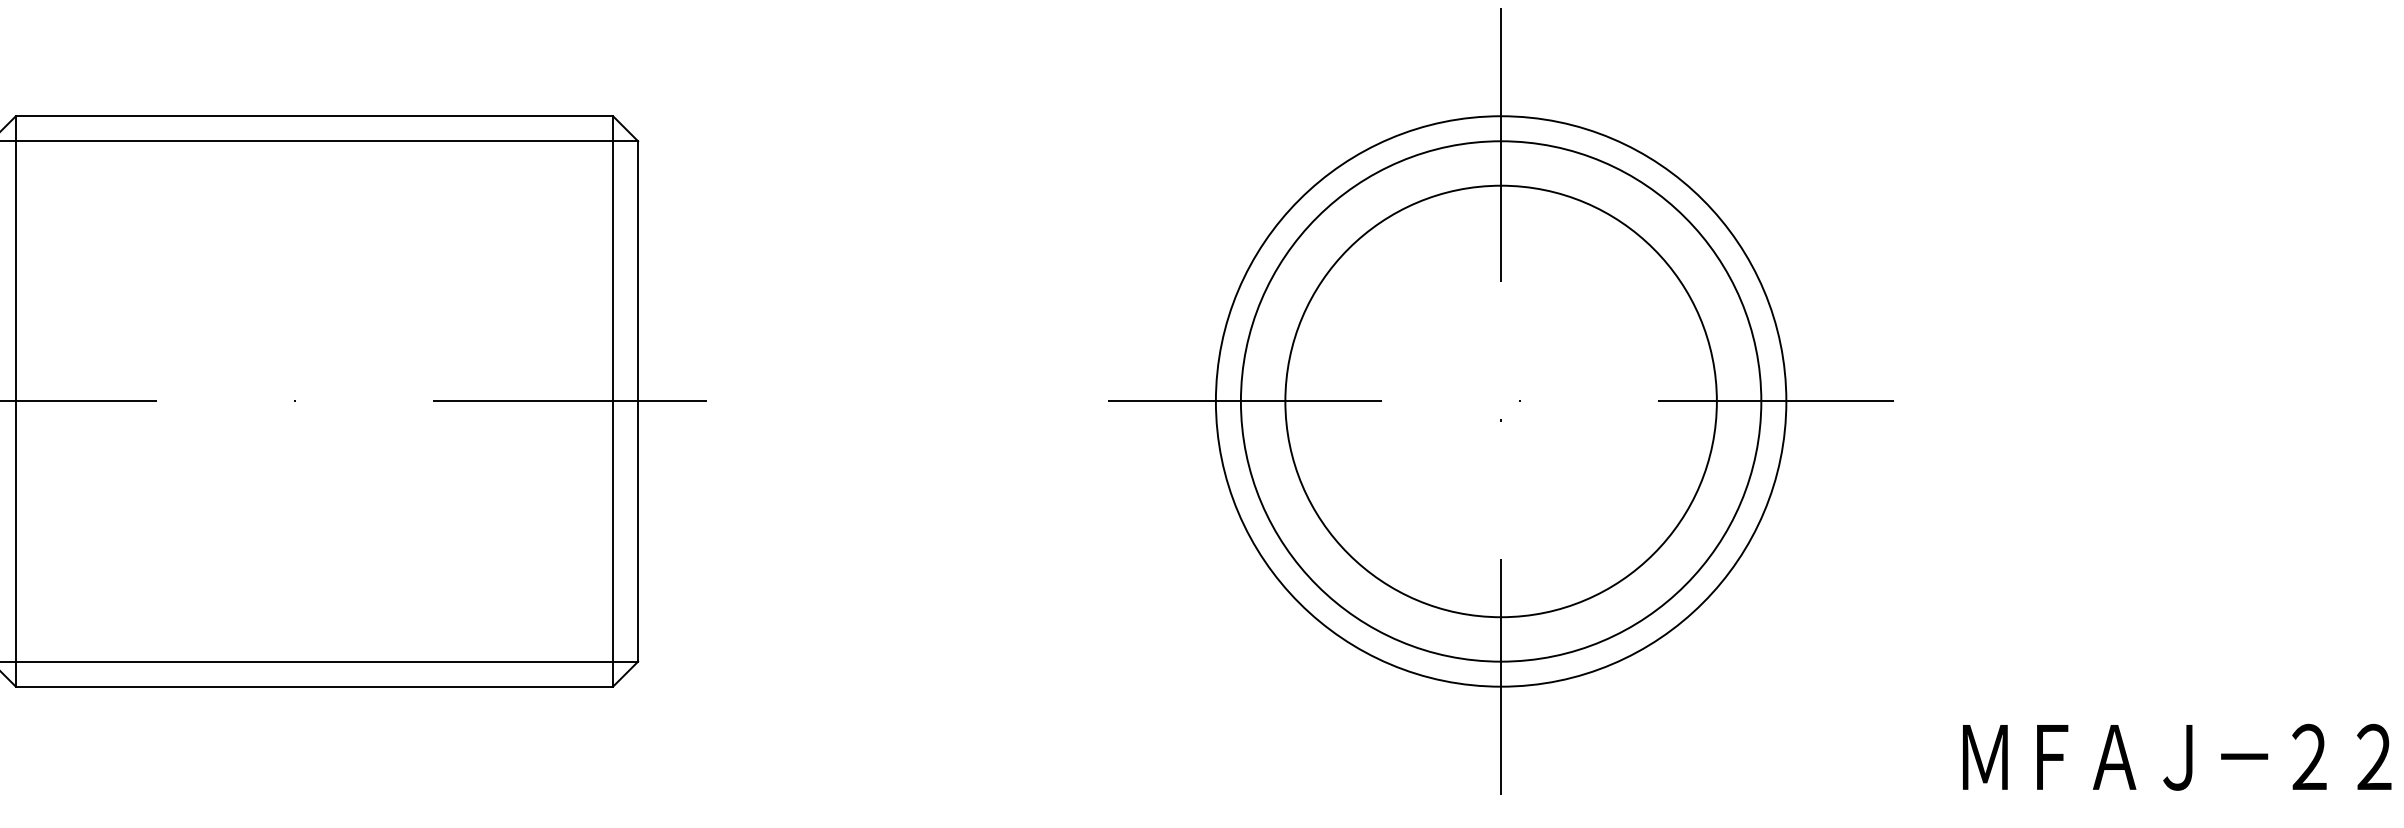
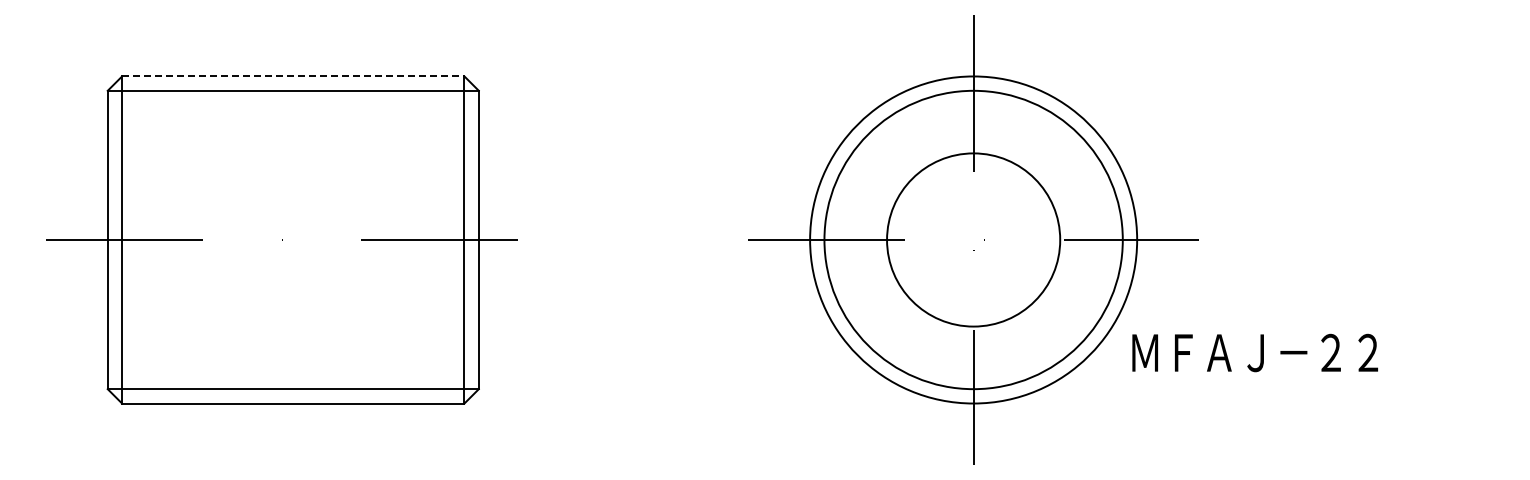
line: (314, 116) -> (293, 76), solid -> dashed
circle: (1500, 400) -> (973, 239), size x0.7
text: (2175, 756) -> (1254, 352), moved

